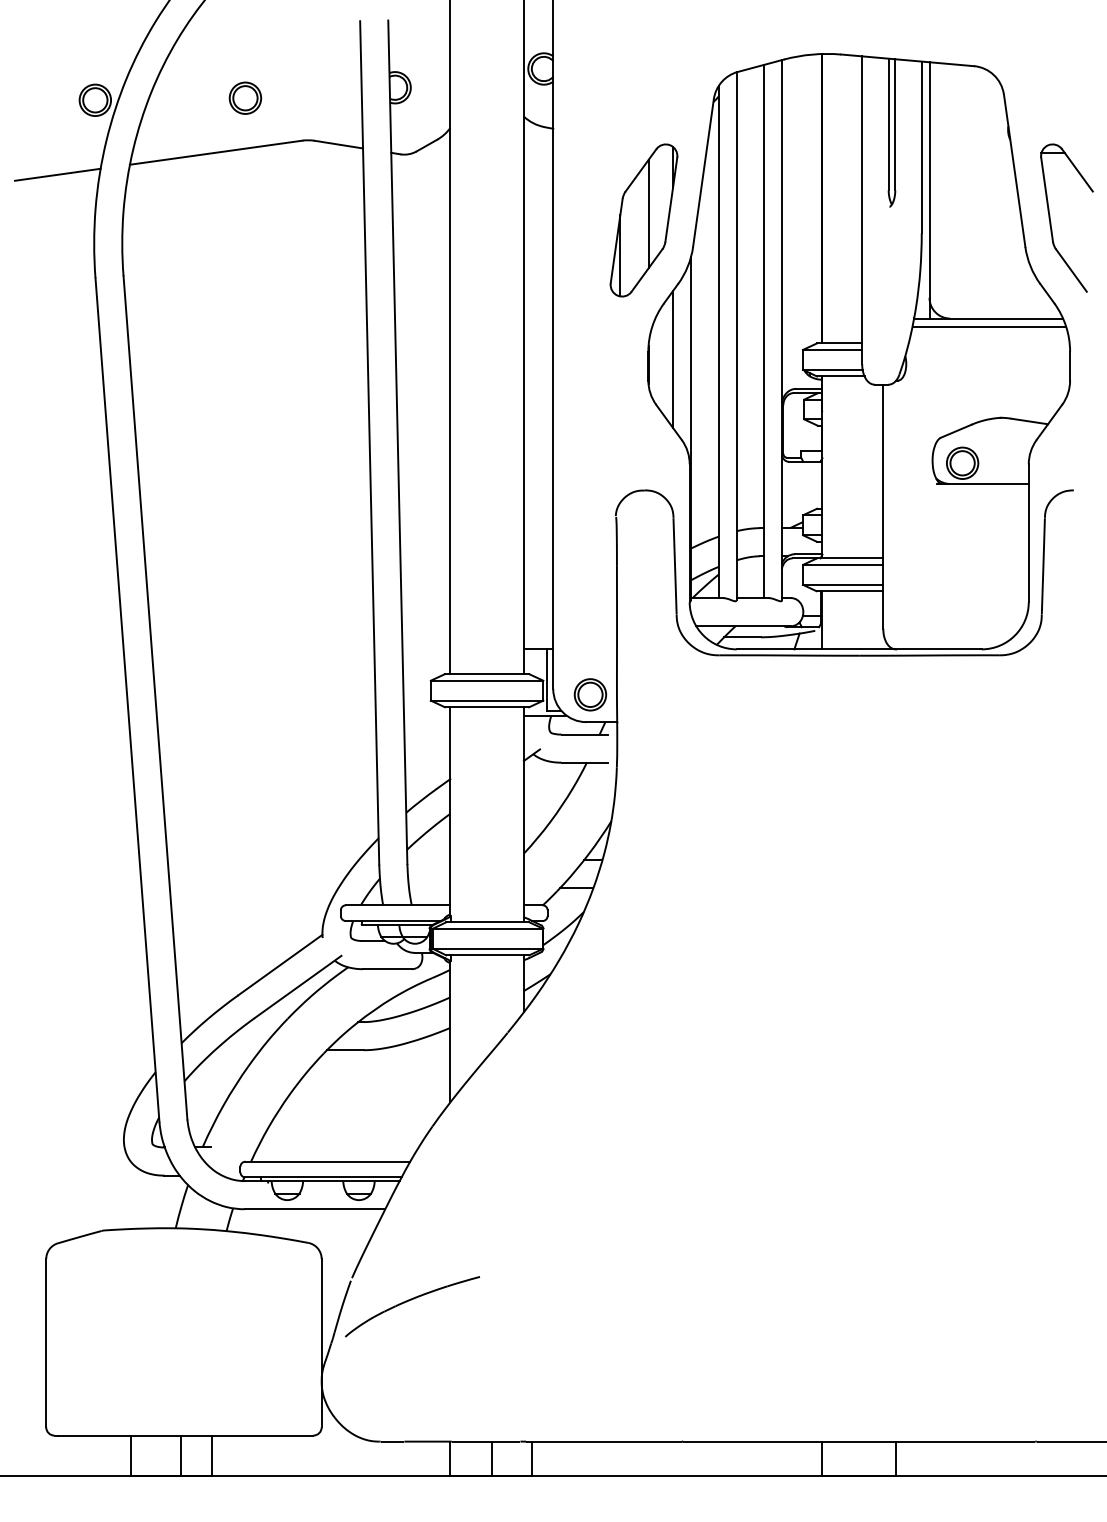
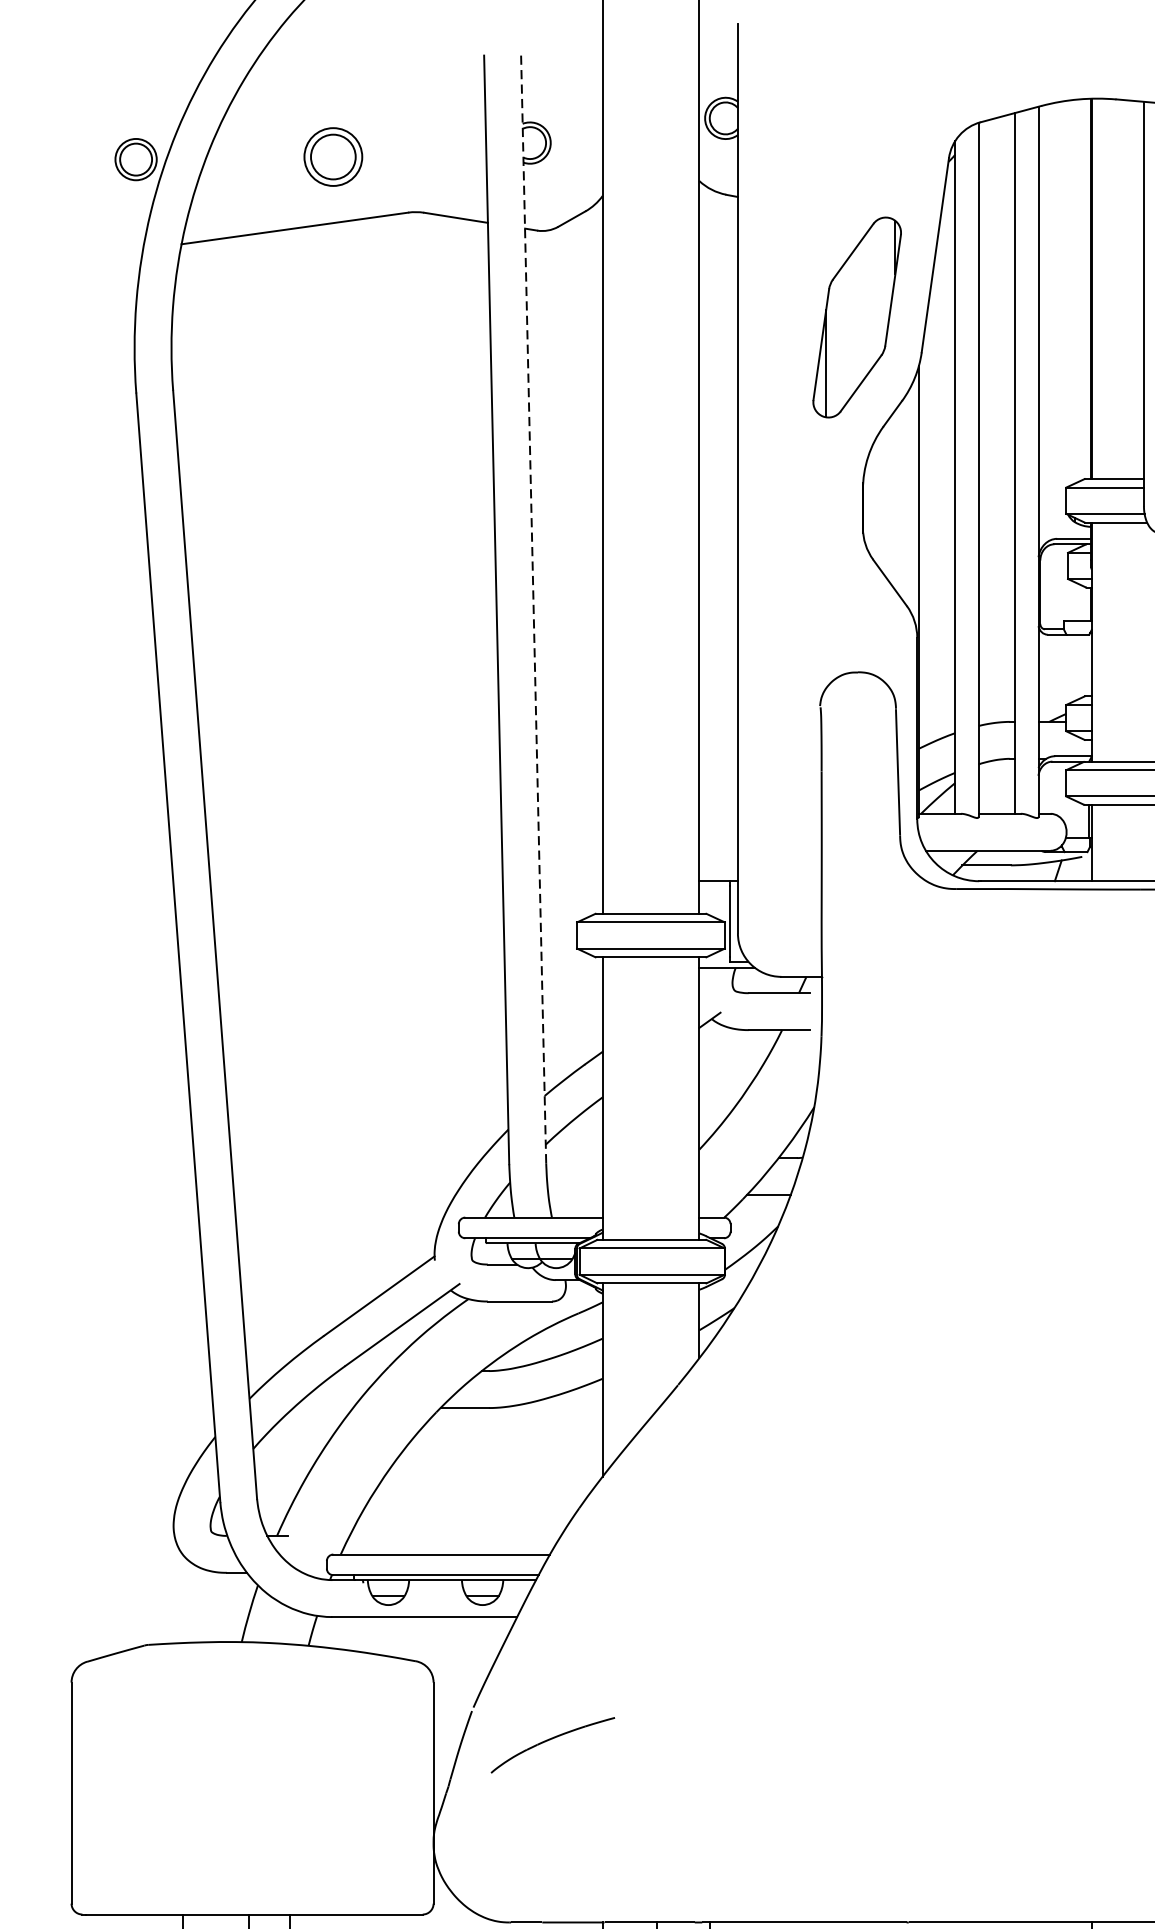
part: (245, 97) -> (333, 155), size x1.4
line: (57, 174) -> (86, 257), removed
line: (648, 214) -> (863, 309), removed
line: (673, 359) -> (895, 500), removed
line: (397, 442) -> (533, 609), solid -> dashed
part: (590, 694) -> (786, 940), removed
part: (412, 1306) -> (552, 1744), size x0.7

